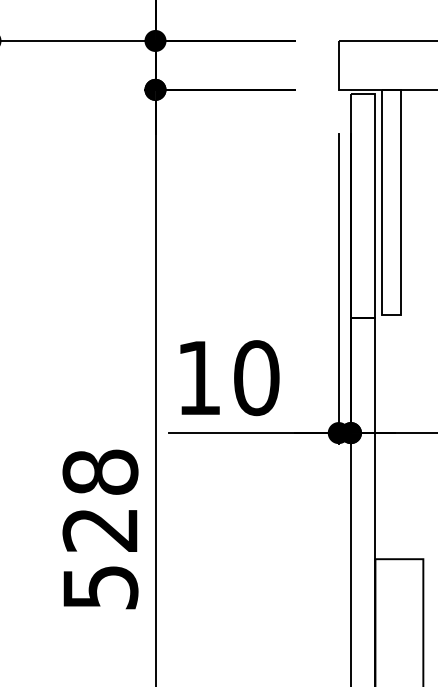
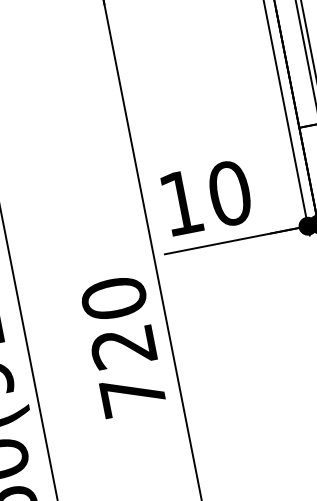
text: (100, 529) -> (123, 346), 528 -> 720

